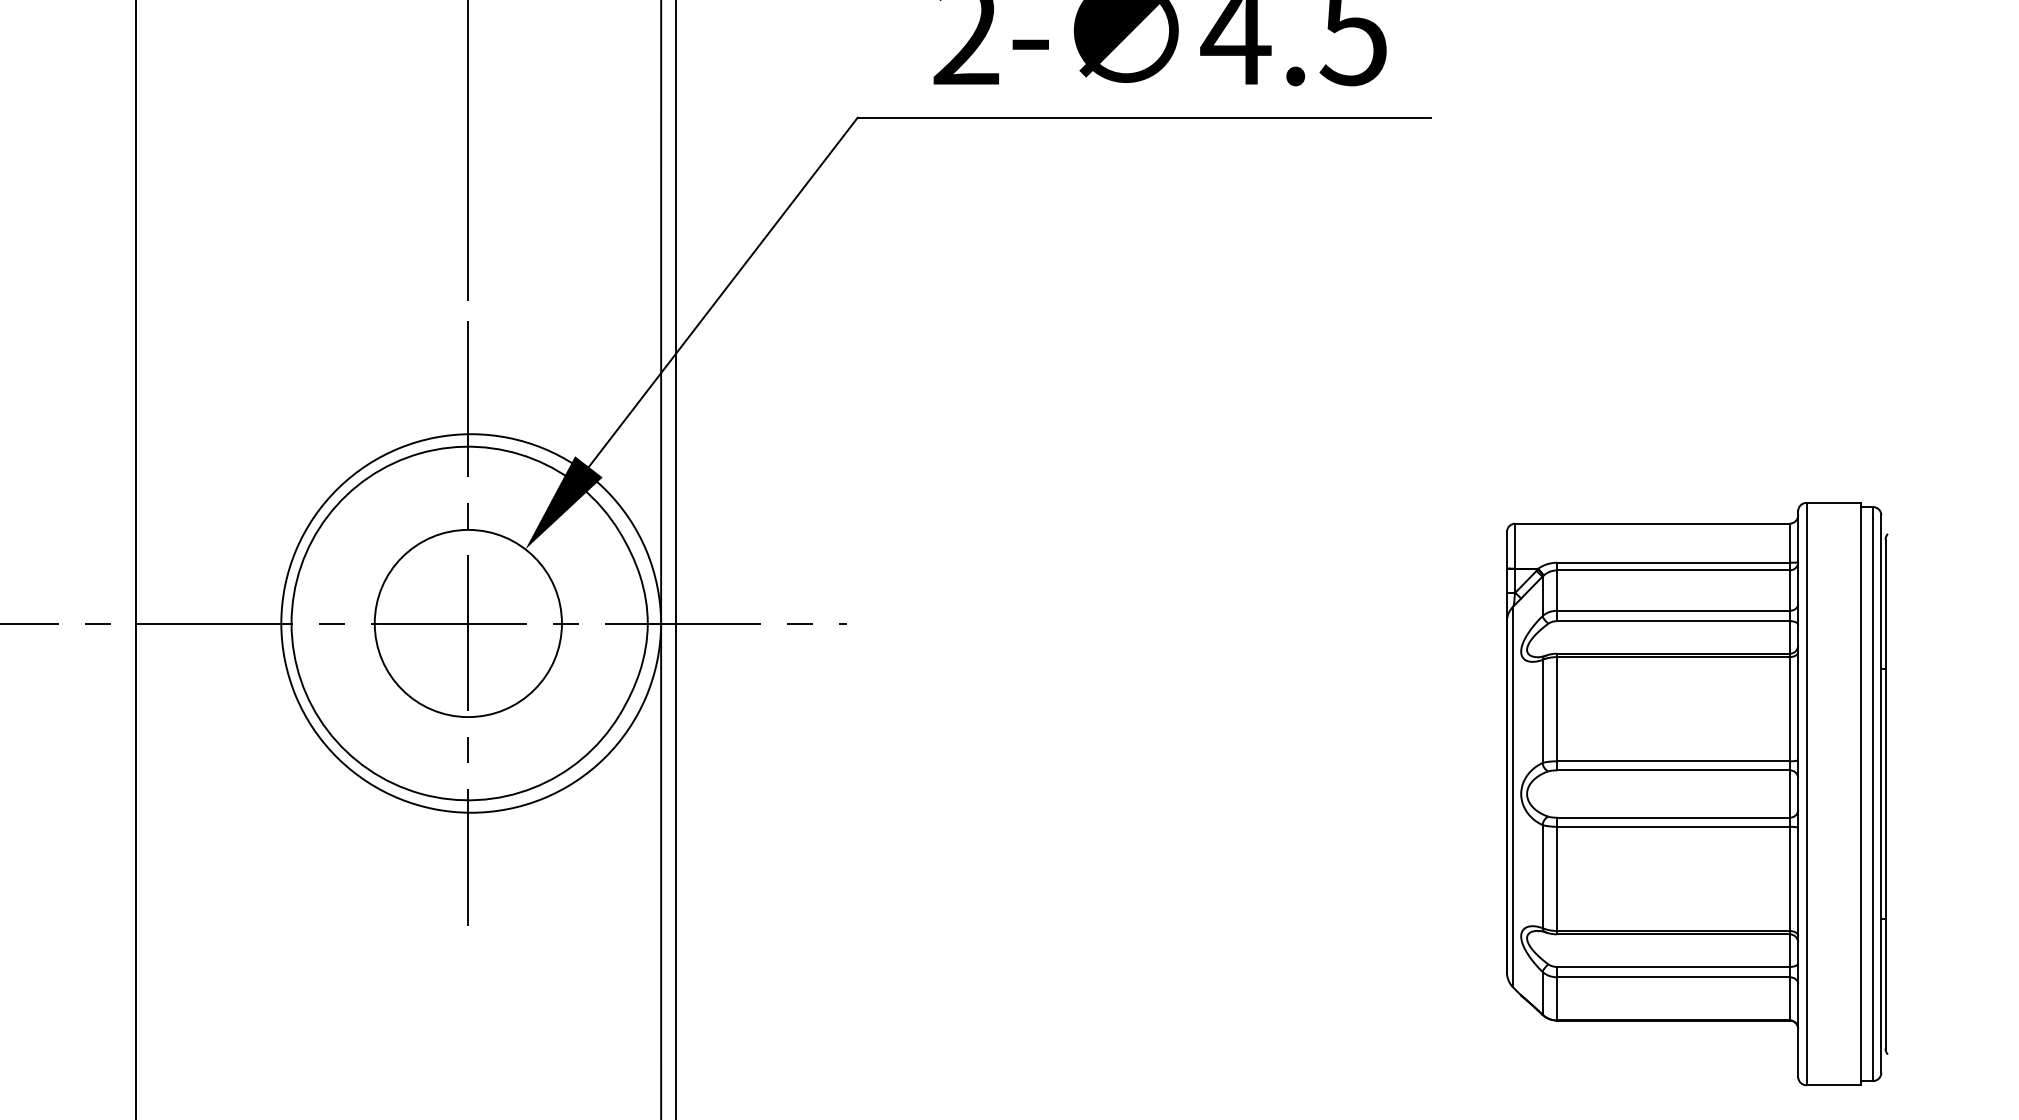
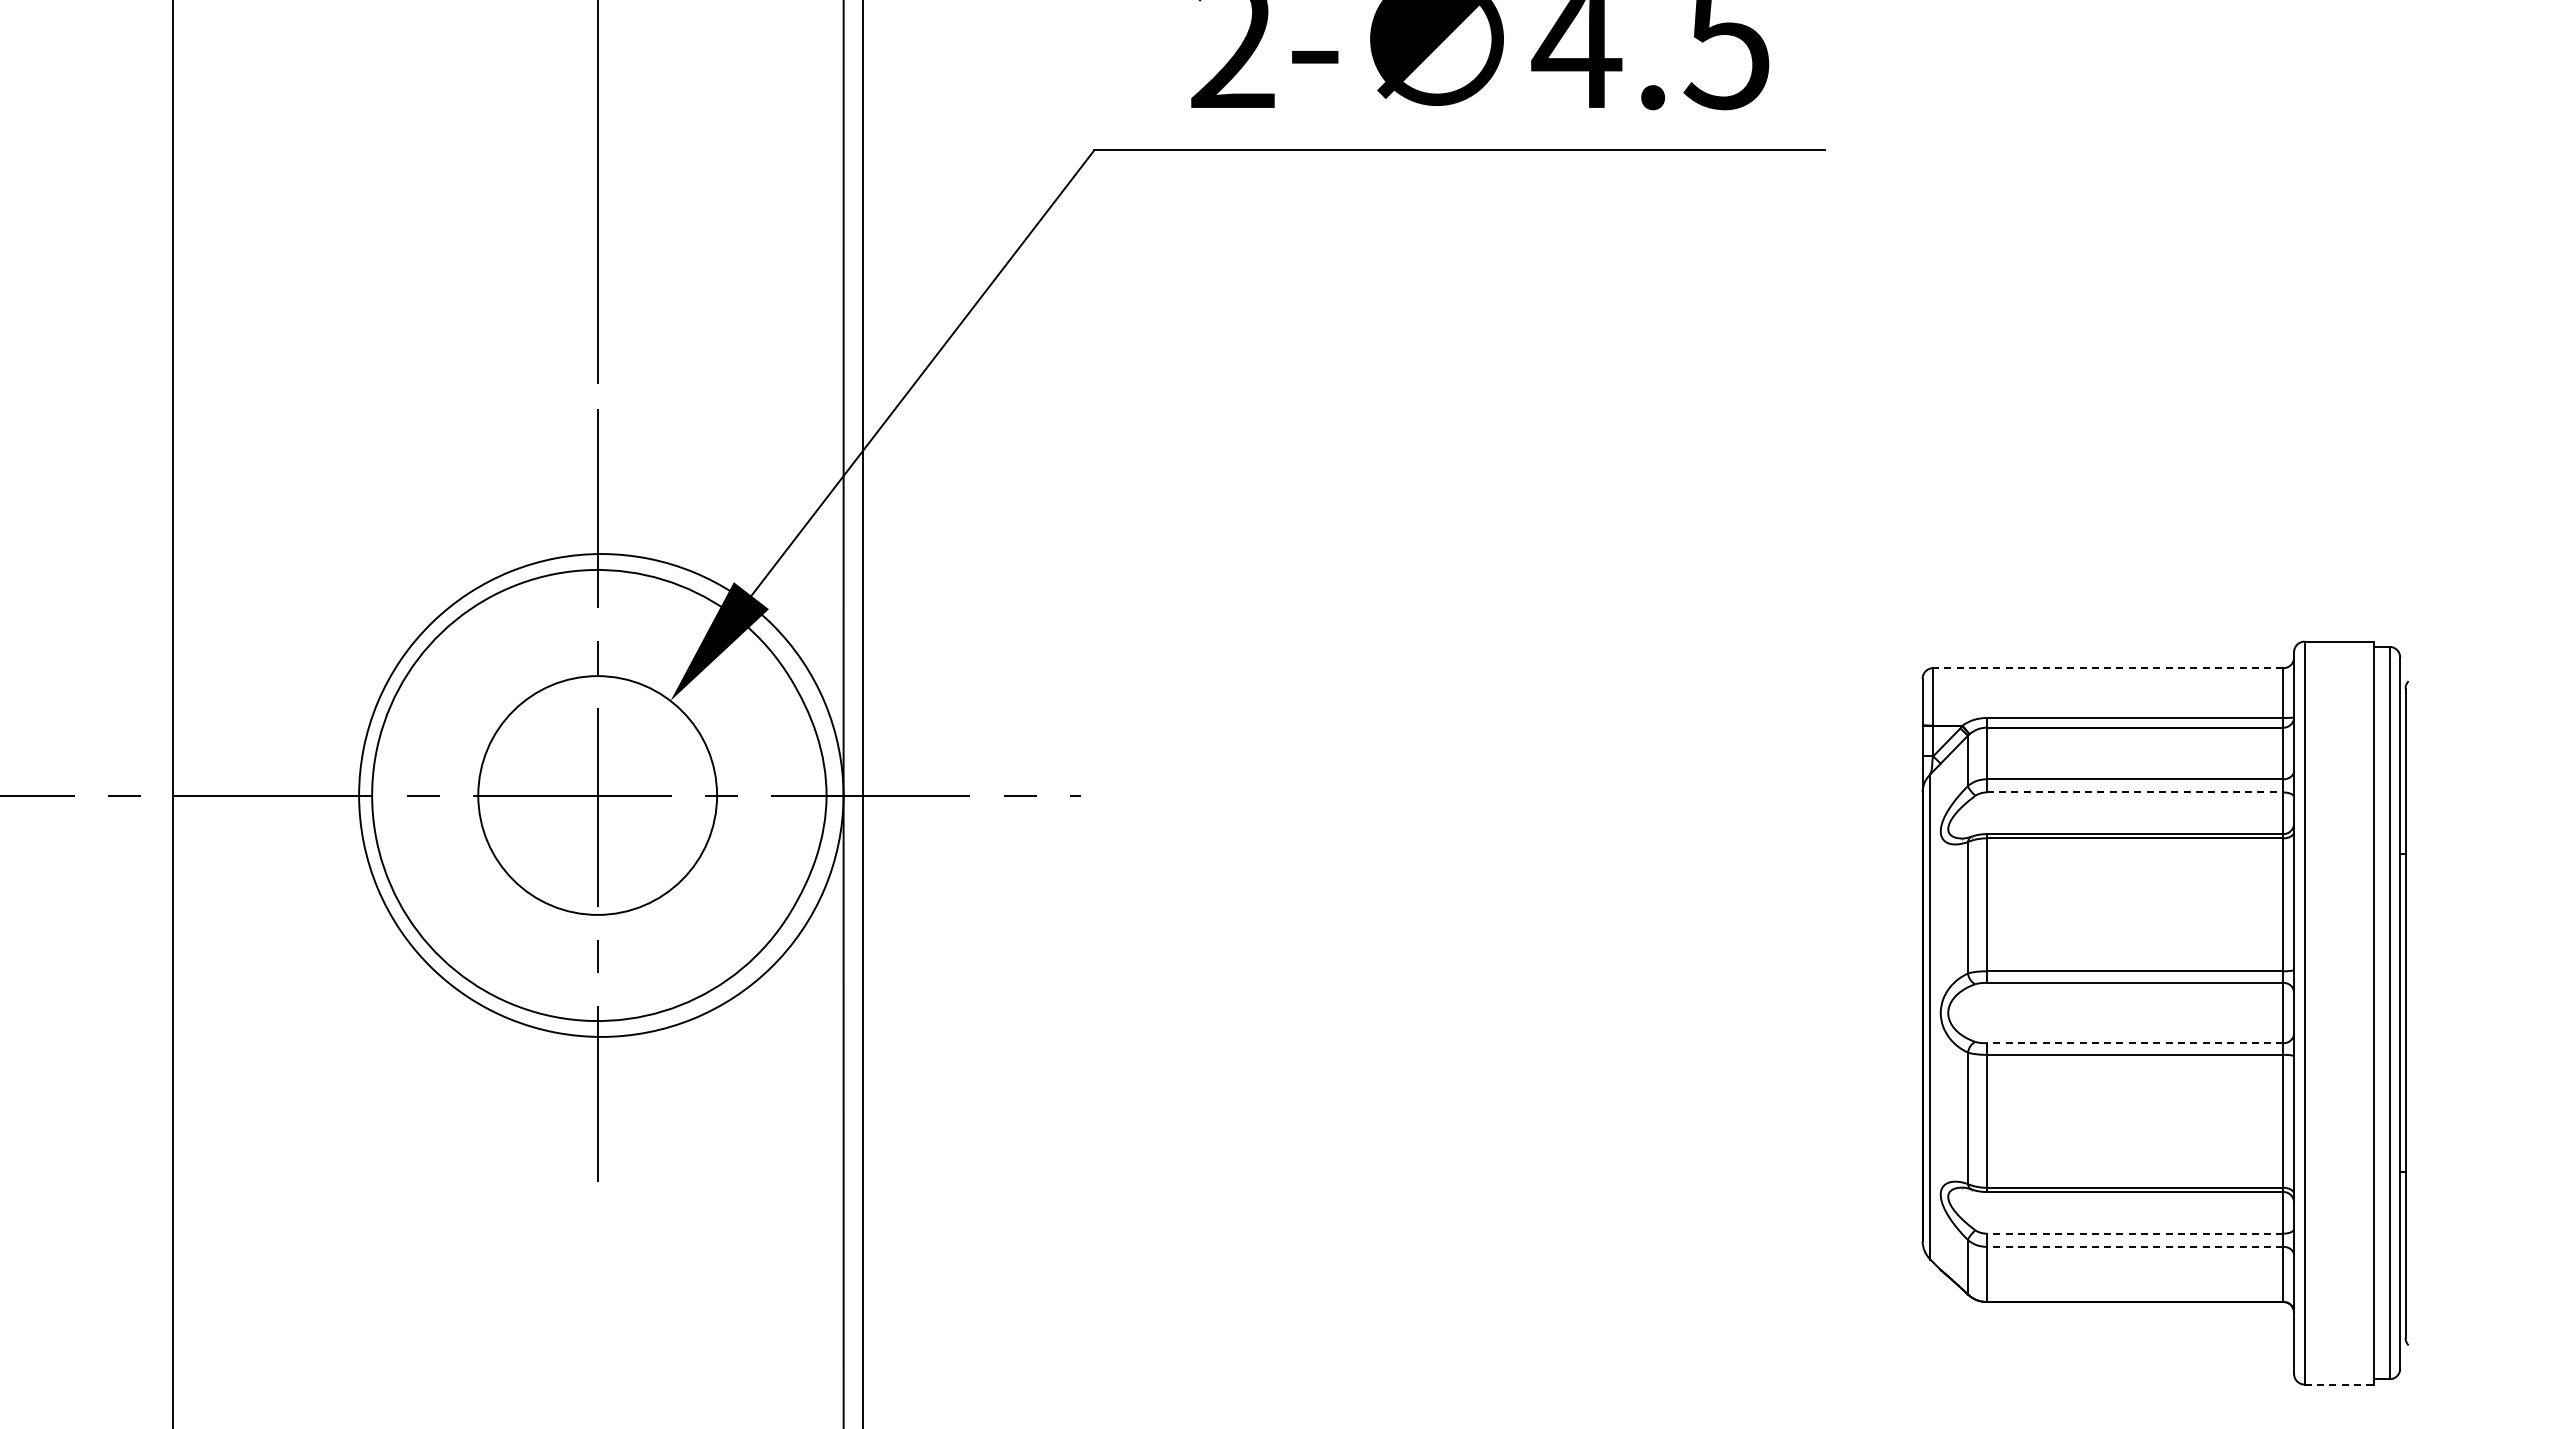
line: (1651, 523) -> (2107, 668), solid -> dashed
line: (1673, 621) -> (2135, 792), solid -> dashed
line: (1673, 817) -> (2134, 1043), solid -> dashed
line: (1673, 966) -> (2134, 1233), solid -> dashed
line: (1673, 977) -> (2134, 1246), solid -> dashed
line: (1833, 1085) -> (2339, 1384), solid -> dashed

